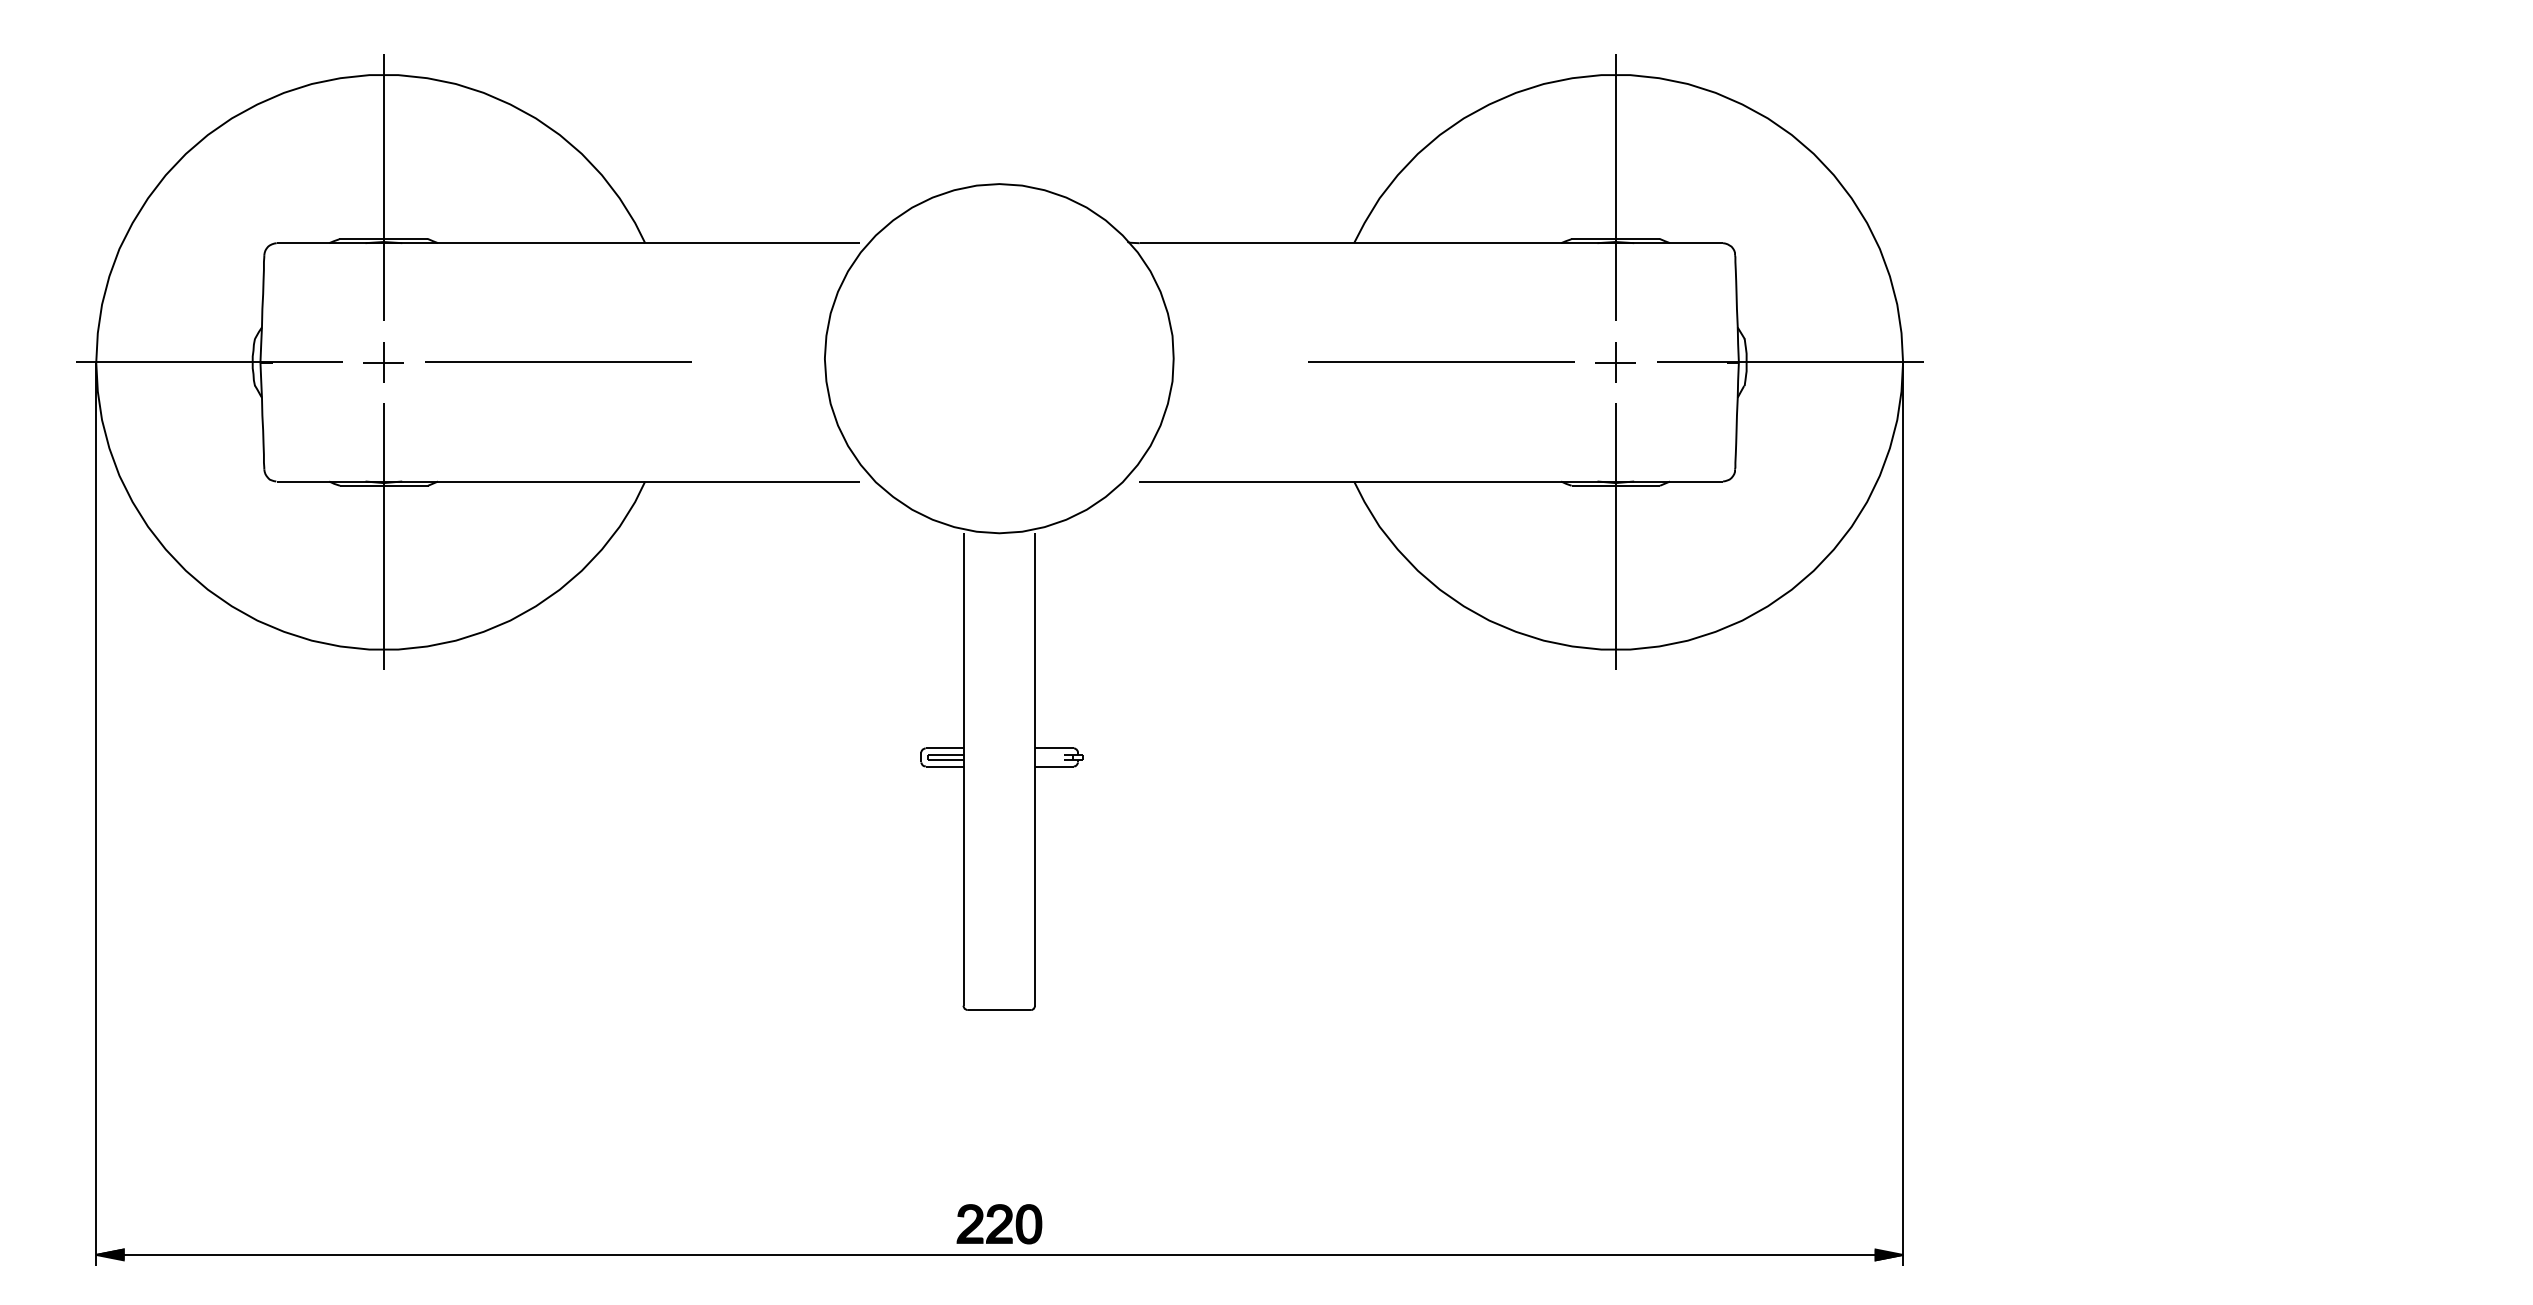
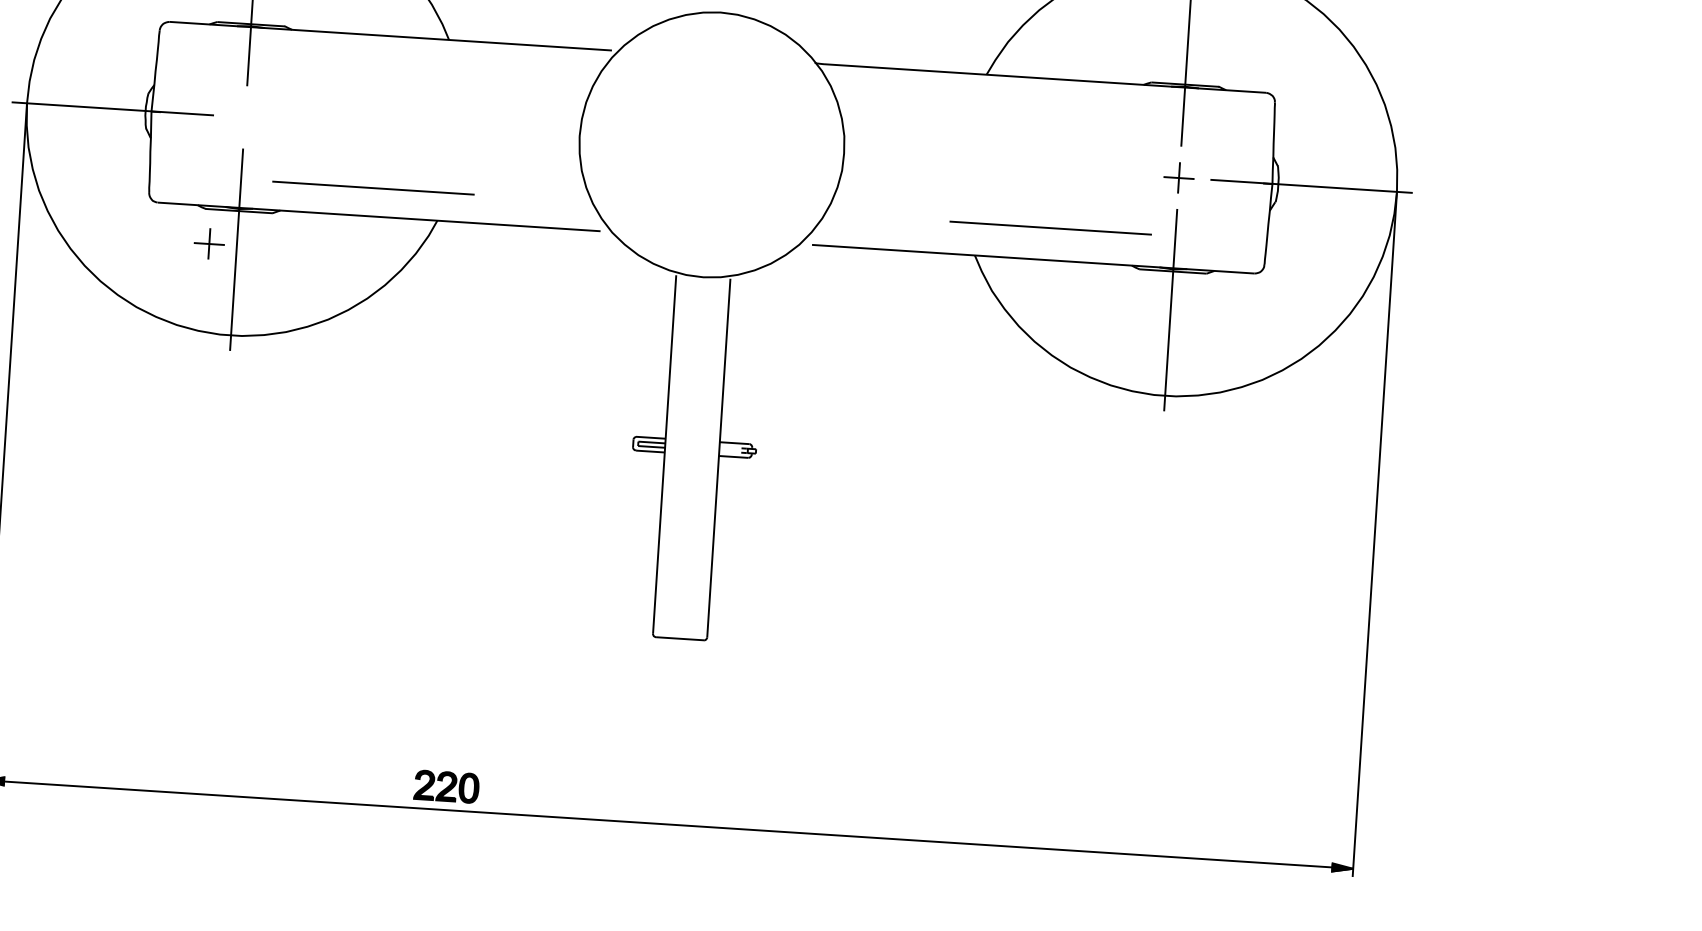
line: (558, 361) -> (373, 187), moved
line: (1441, 361) -> (1050, 227), moved
part: (383, 362) -> (209, 243), moved
part: (999, 1224) -> (446, 786), moved

